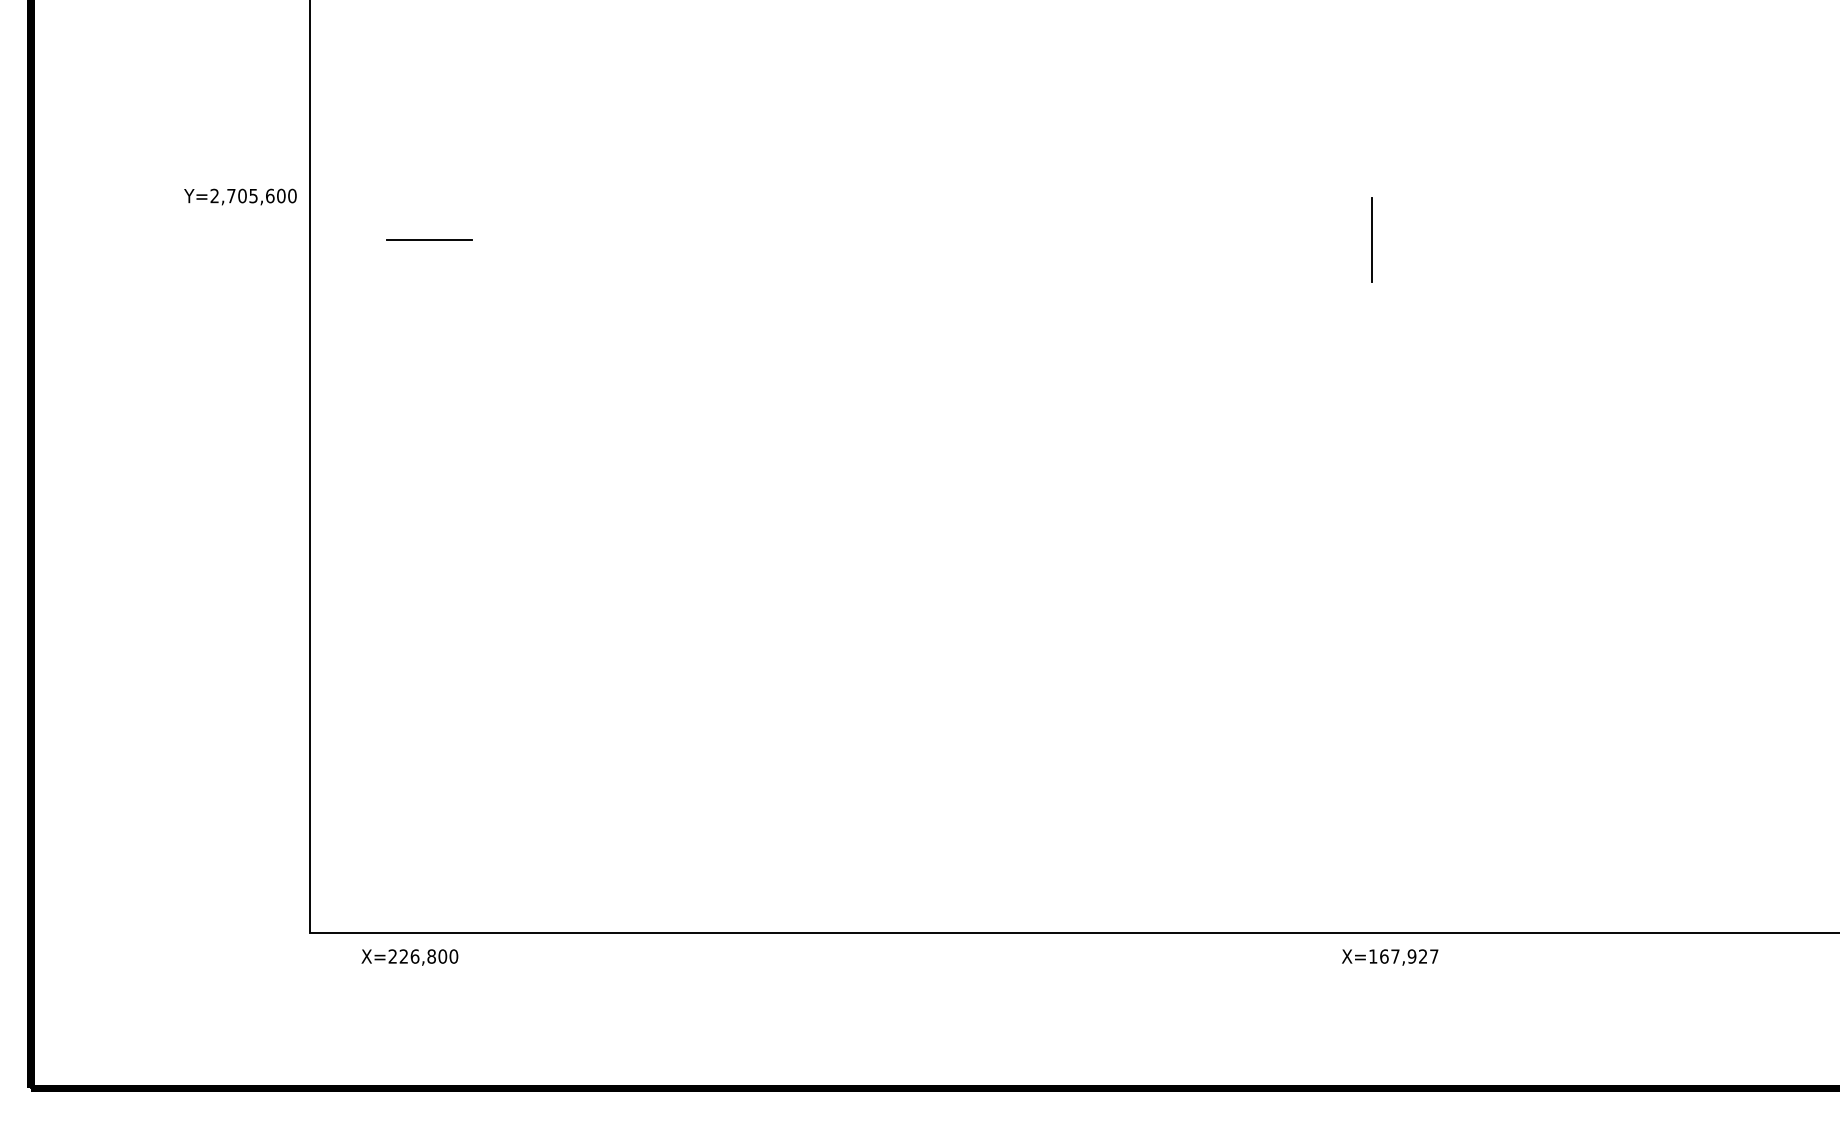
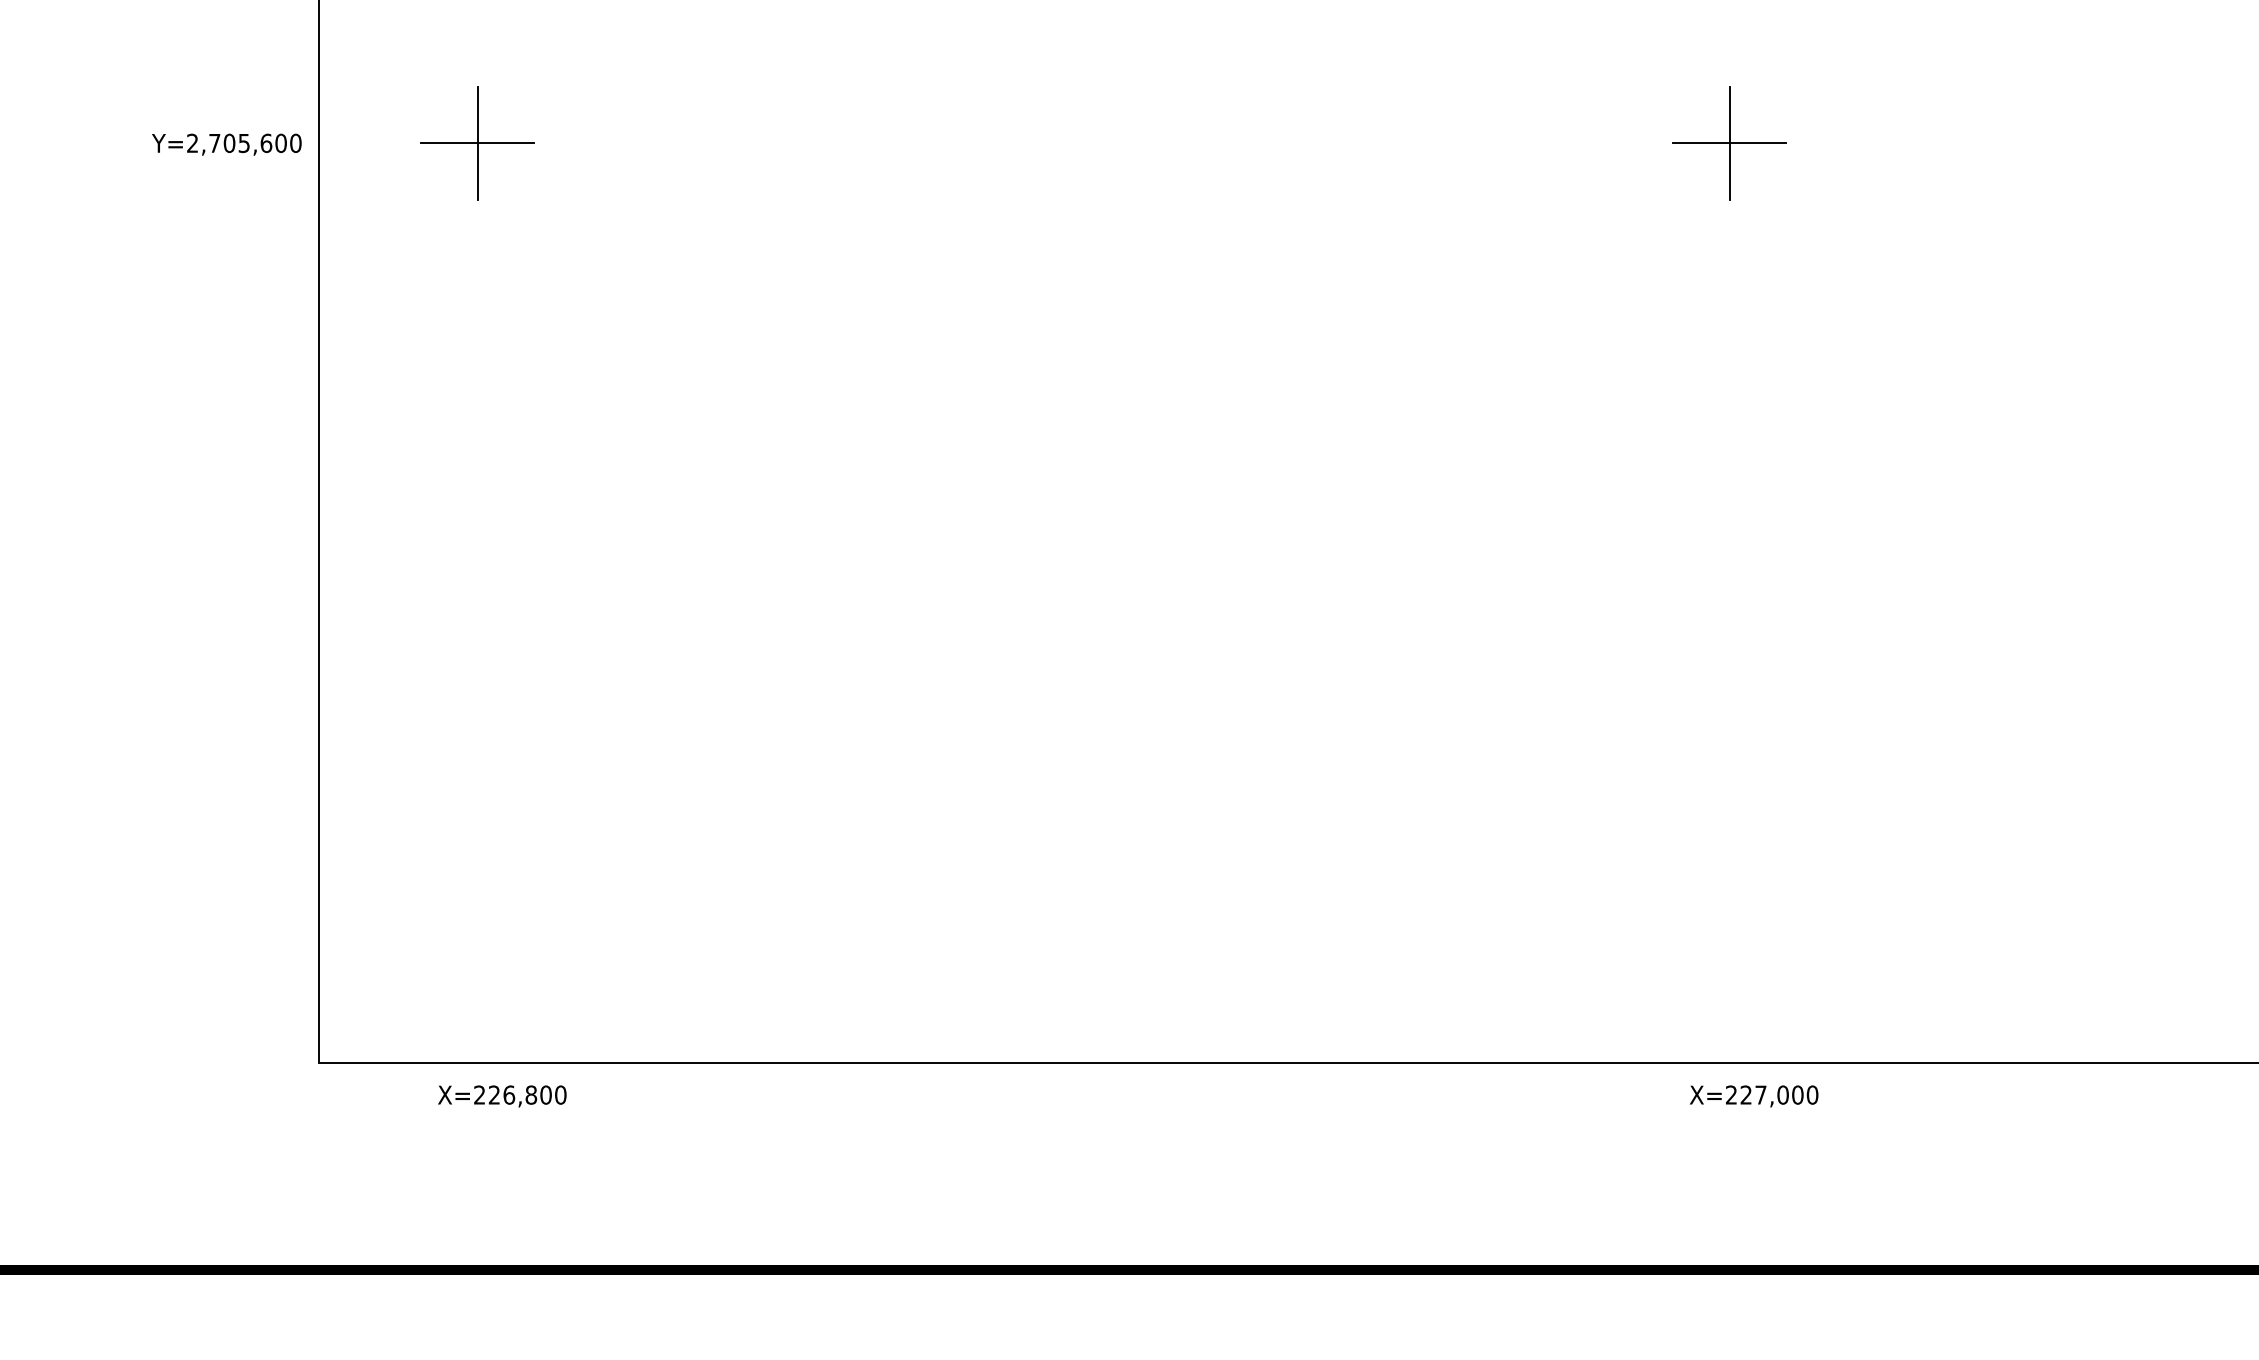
text: (240, 196) -> (226, 143), moved
line: (429, 239) -> (477, 142), added
line: (1371, 240) -> (1729, 143), added
text: (1403, 956) -> (1771, 1095), X=167,927 -> X=227,000
text: (409, 957) -> (501, 1096), moved

